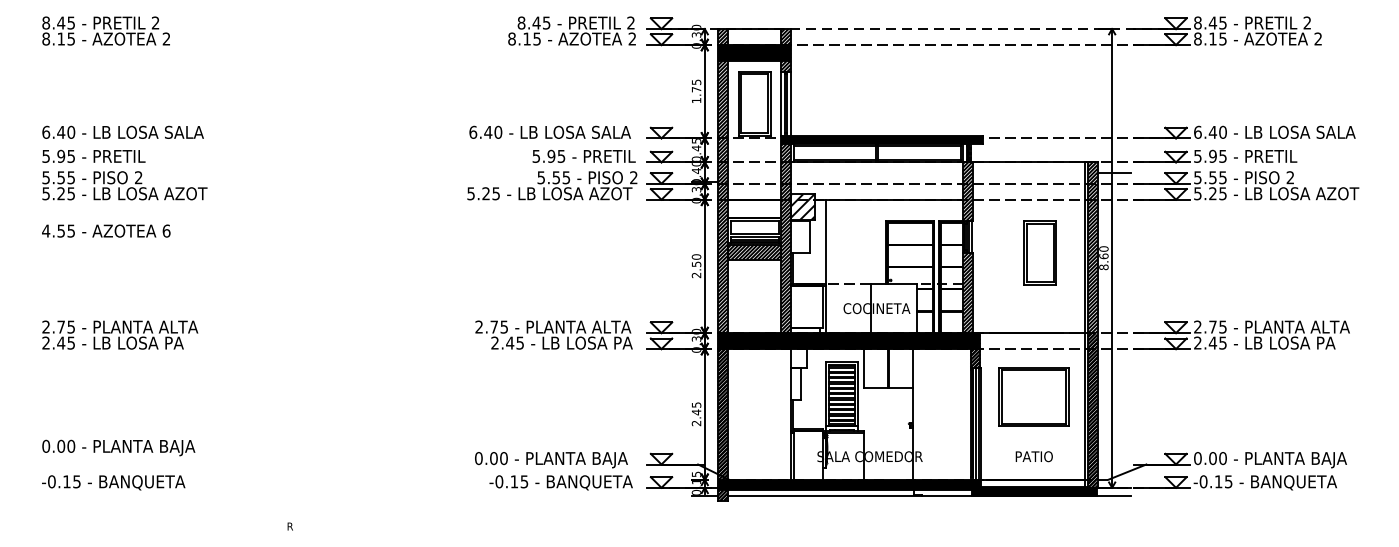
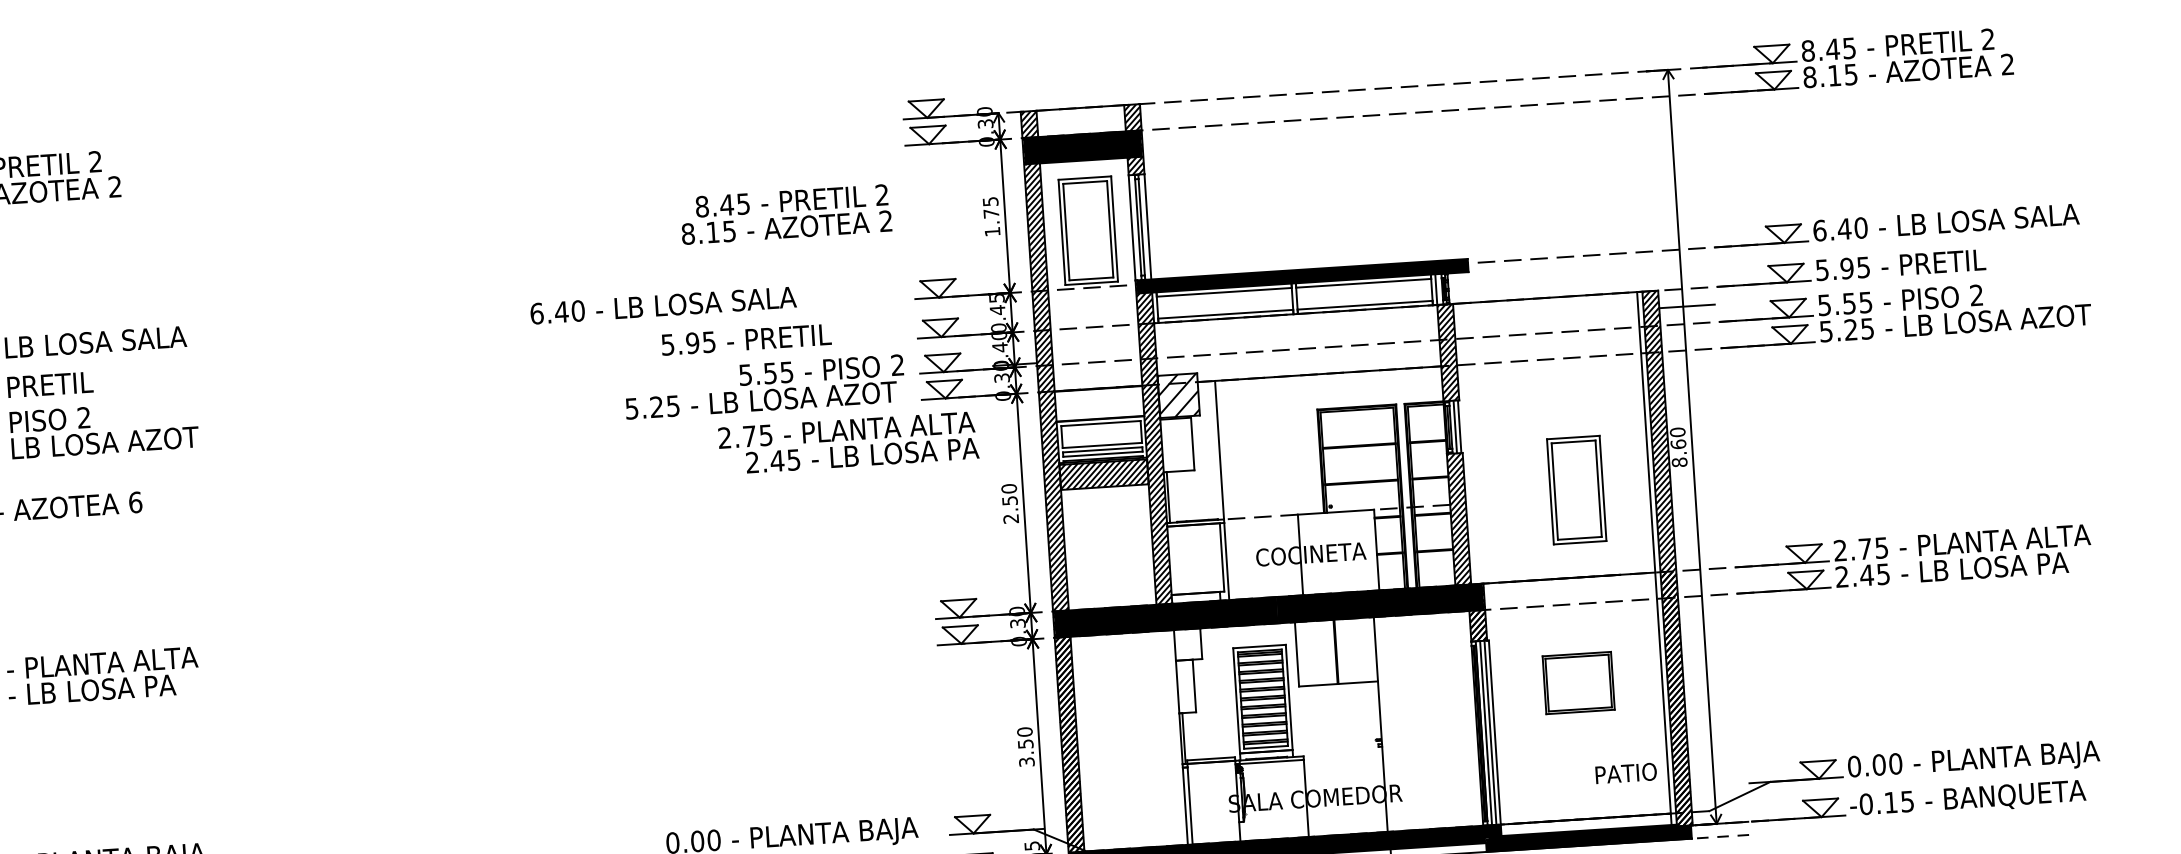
text: (571, 30) -> (785, 213), moved
text: (549, 131) -> (662, 304), moved
text: (583, 155) -> (745, 338), moved
part: (1039, 252) -> (1575, 489), moved
text: (553, 334) -> (847, 442), moved
part: (1033, 396) -> (1577, 682), size x0.6
text: (696, 414) -> (1025, 747), 2.45 -> 3.50
text: (1033, 456) -> (1624, 773), moved
line: (1113, 495) -> (1719, 836), solid -> dashed

